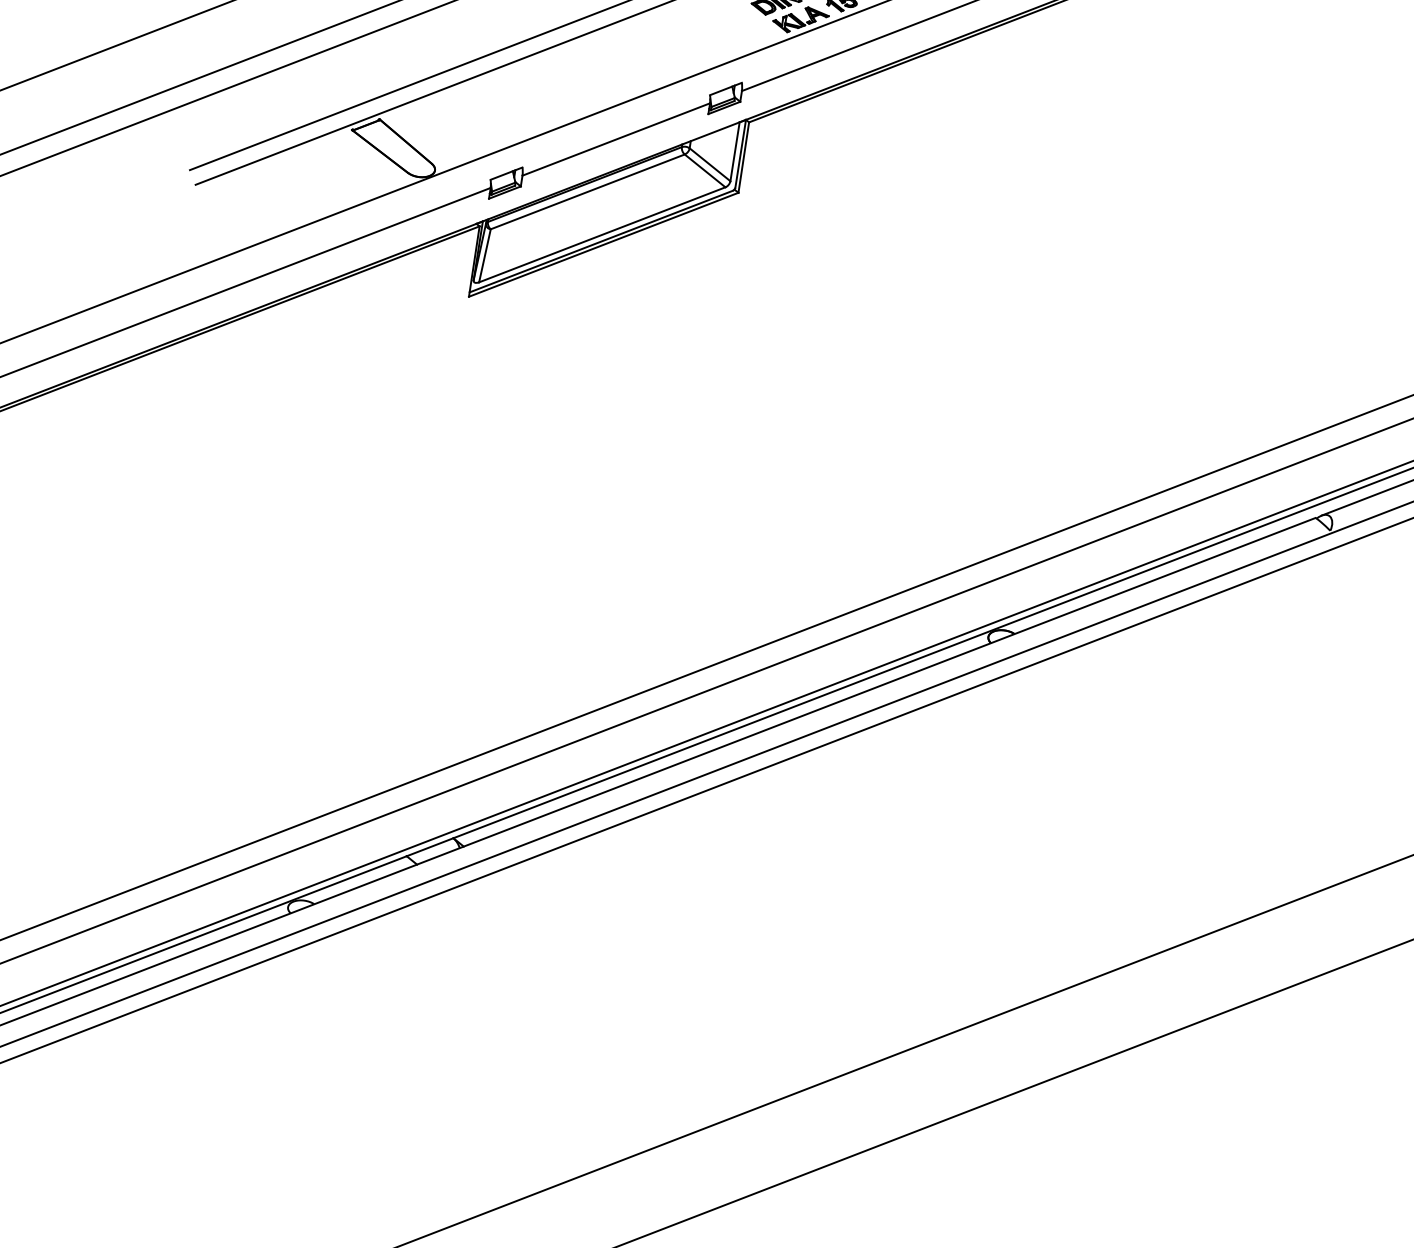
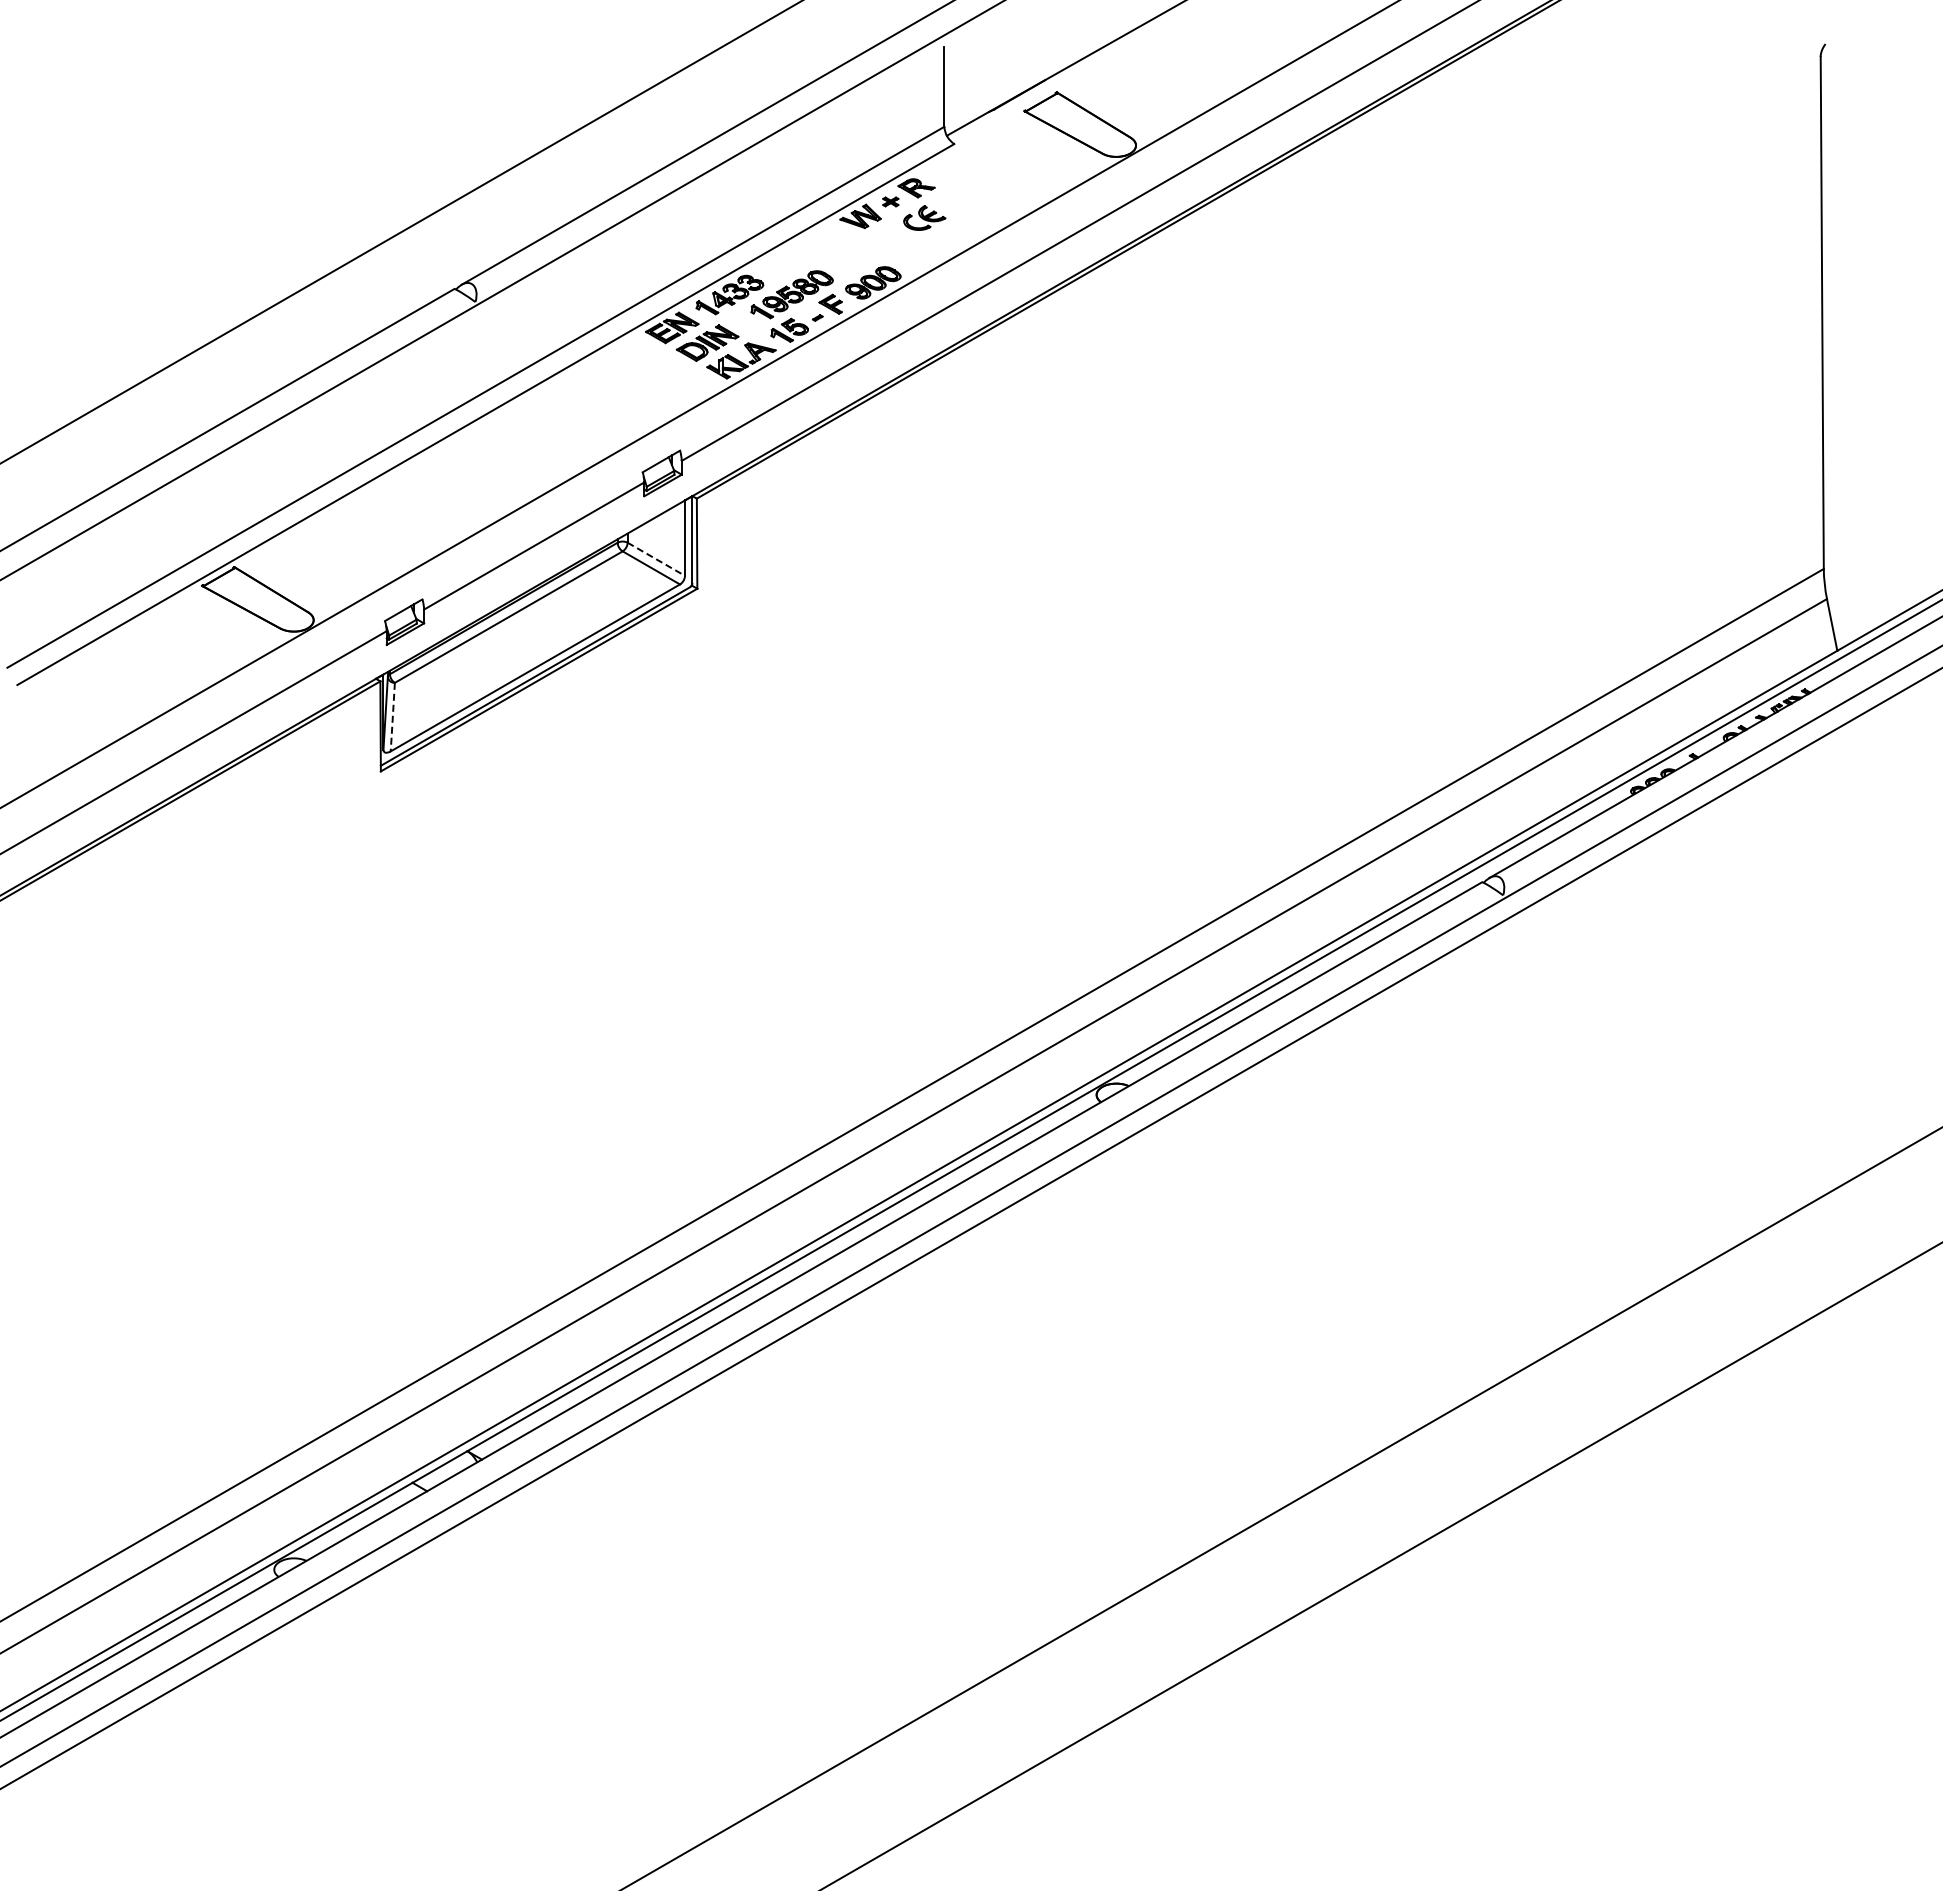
line: (710, 164) -> (656, 559), solid -> dashed
line: (484, 256) -> (392, 717), solid -> dashed

